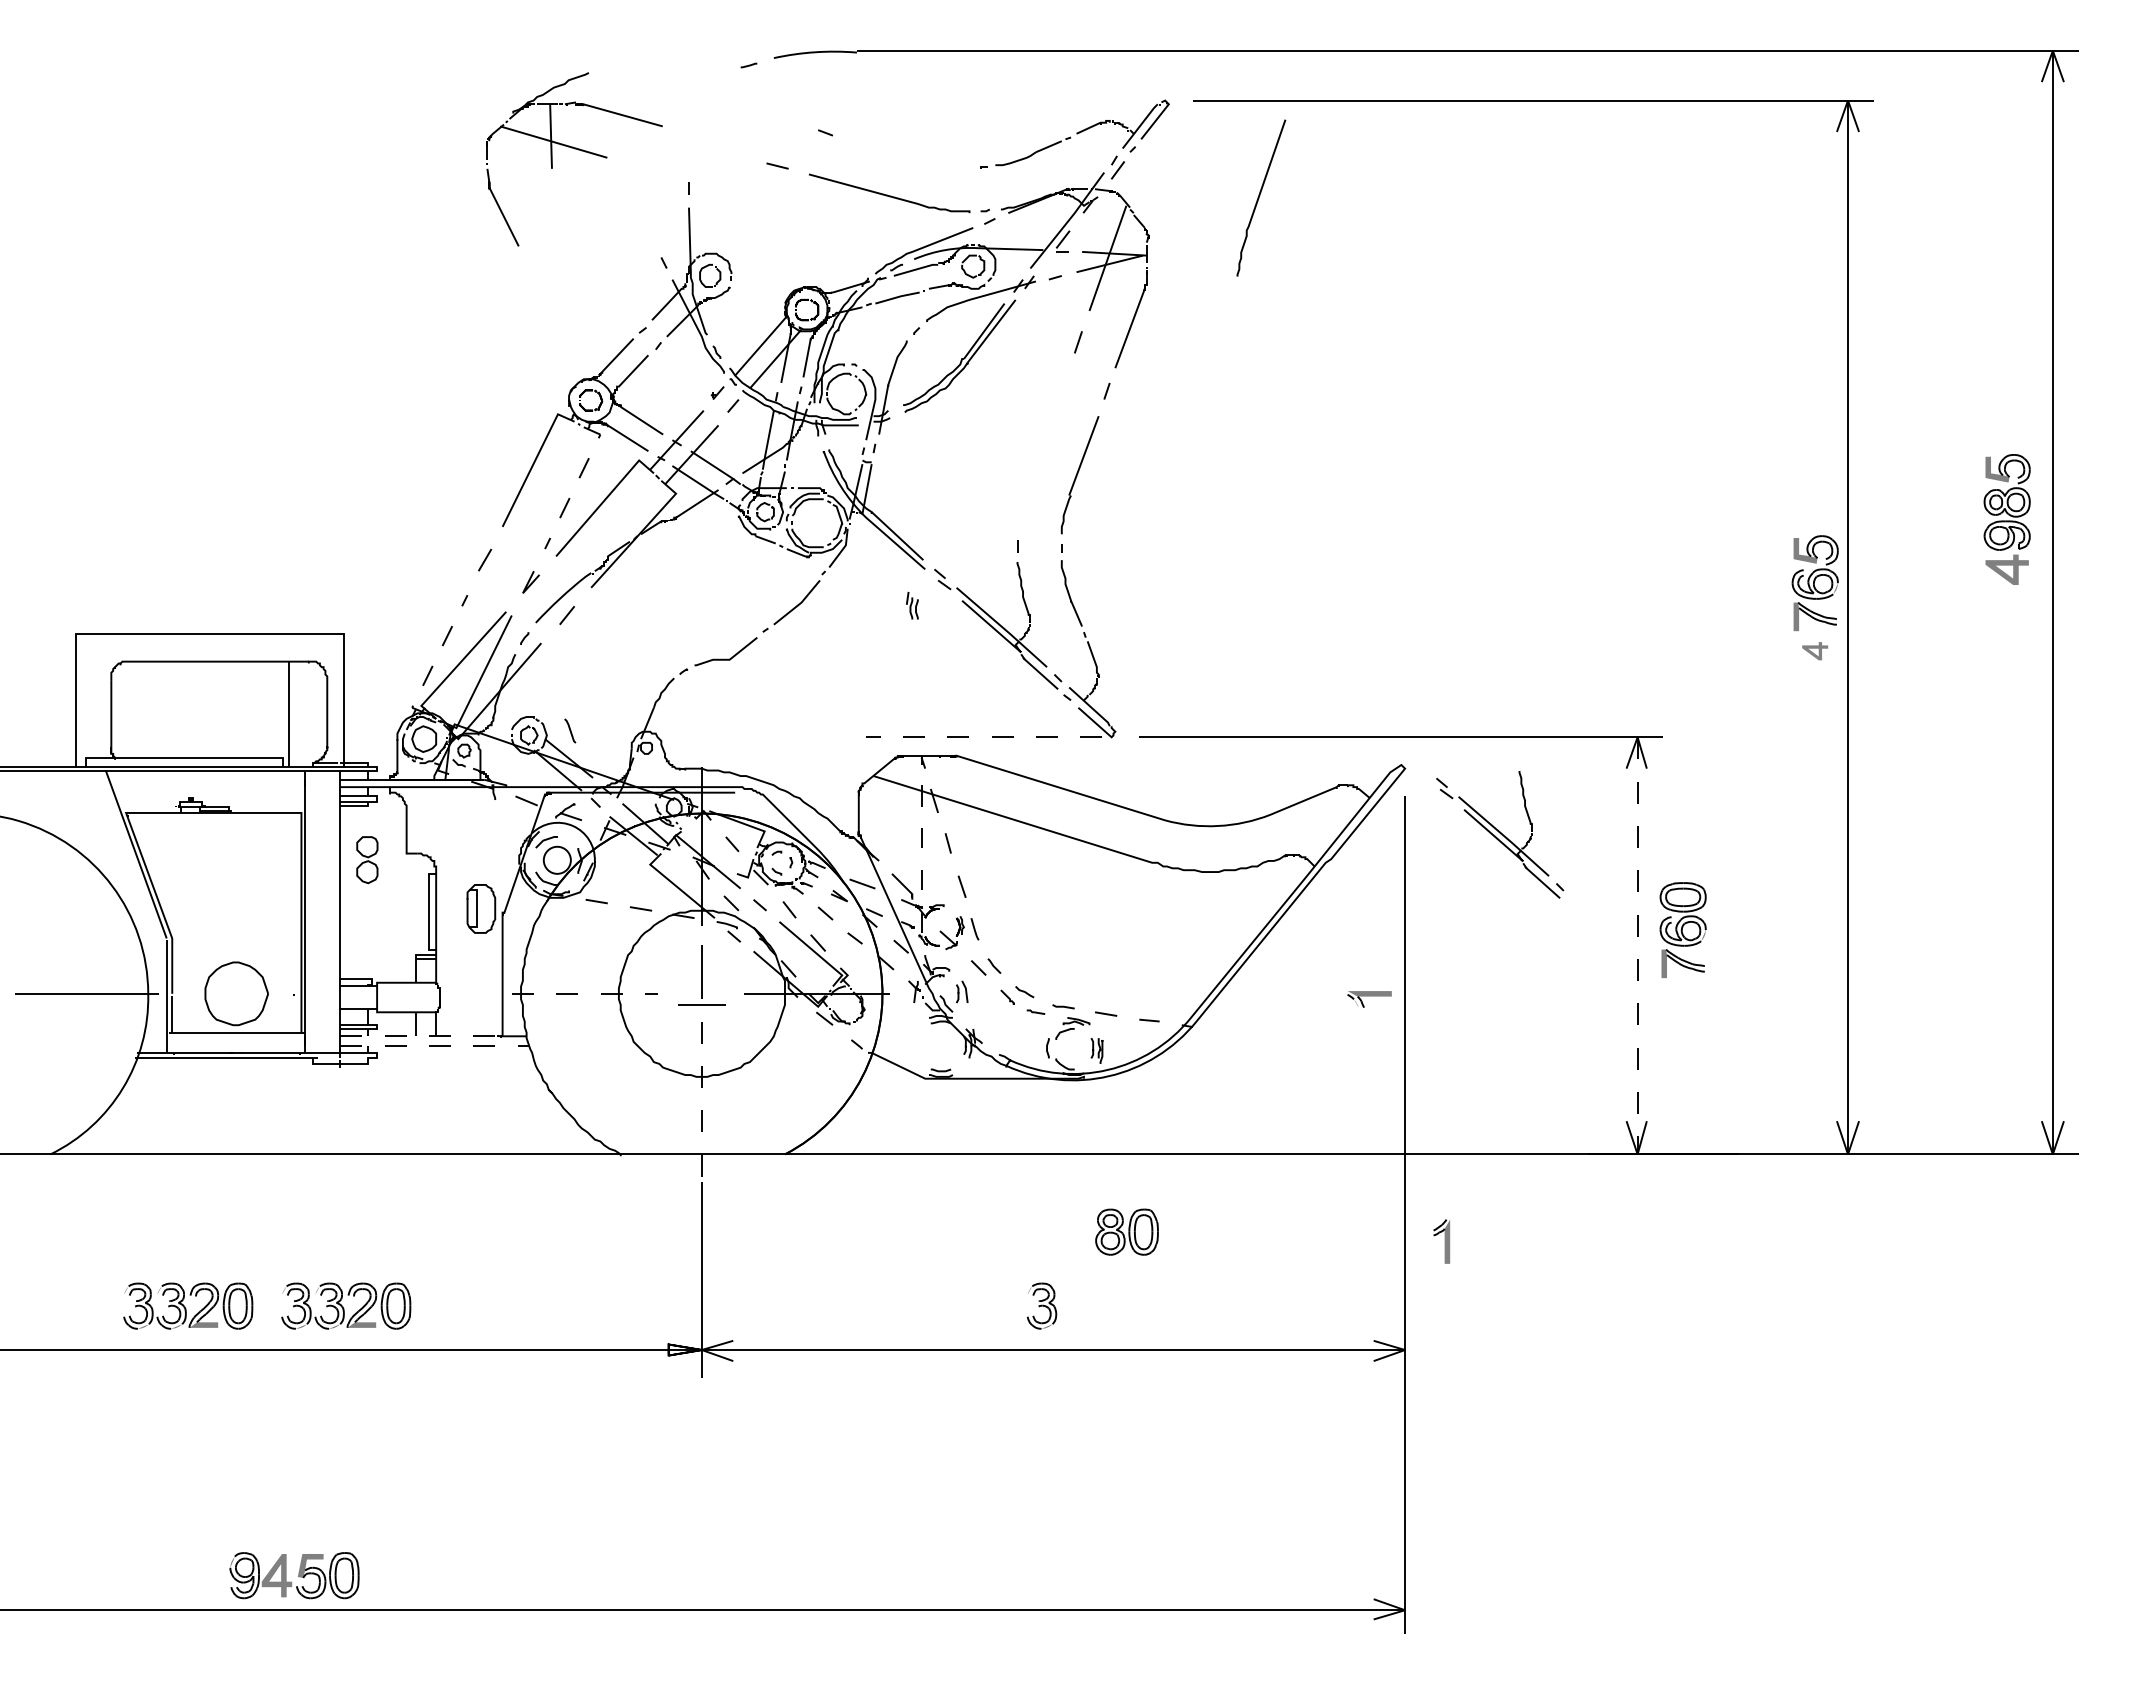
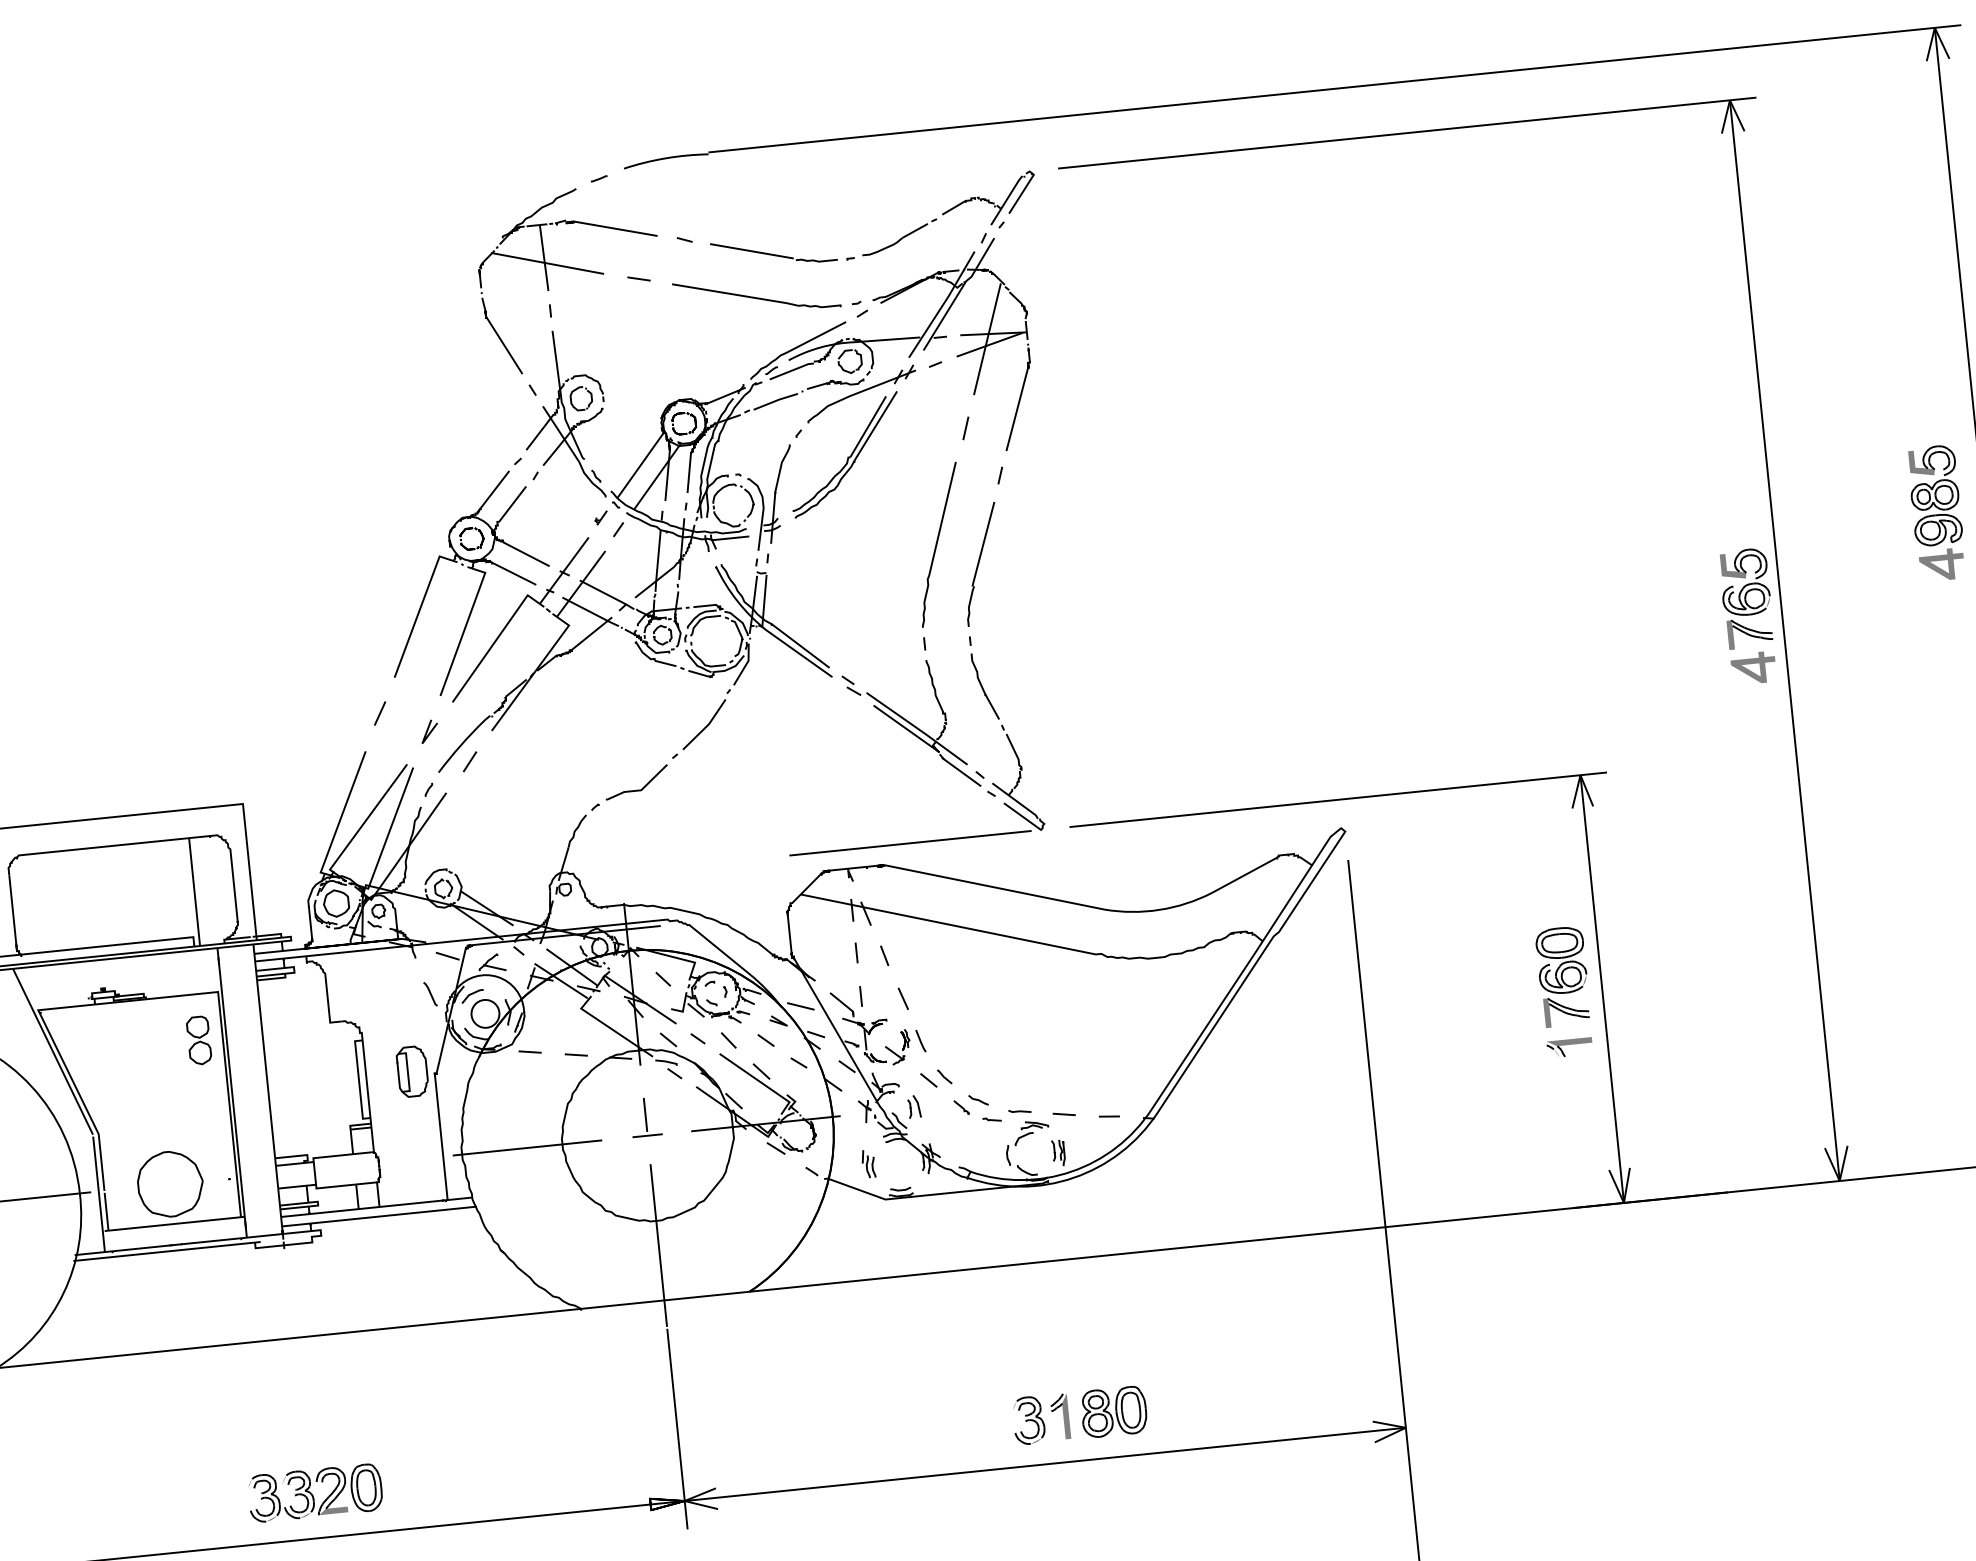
part: (578, 150) -> (573, 269), moved
part: (910, 152) -> (773, 251), added
curve: (1259, 197) -> (937, 544), moved
line: (1085, 210) -> (959, 292), dashed -> solid
line: (577, 482) -> (466, 624), dashed -> solid
part: (912, 605) -> (868, 1163), moved
part: (1814, 651) -> (1752, 668), size x1.67
line: (435, 660) -> (339, 821), dashed -> solid
curve: (570, 730) -> (430, 993), moved
line: (983, 737) -> (909, 843), dashed -> solid
part: (1500, 834) -> (1450, 889), removed
part: (367, 860) -> (199, 1041), moved
part: (1682, 929) -> (1562, 976), moved
line: (1637, 945) -> (1602, 988), dashed -> solid
part: (701, 975) -> (645, 1116), size x0.62
line: (584, 993) -> (527, 1147), dashed -> solid
part: (1369, 999) -> (1569, 1047), moved
line: (419, 1036) -> (362, 1208), dashed -> solid
line: (435, 1045) -> (379, 1216), dashed -> solid
line: (701, 1101) -> (658, 1246), dashed -> solid
part: (1126, 1231) -> (1113, 1411), moved
part: (1441, 1241) -> (1060, 1416), moved
part: (188, 1305) -> (153, 1508), removed

